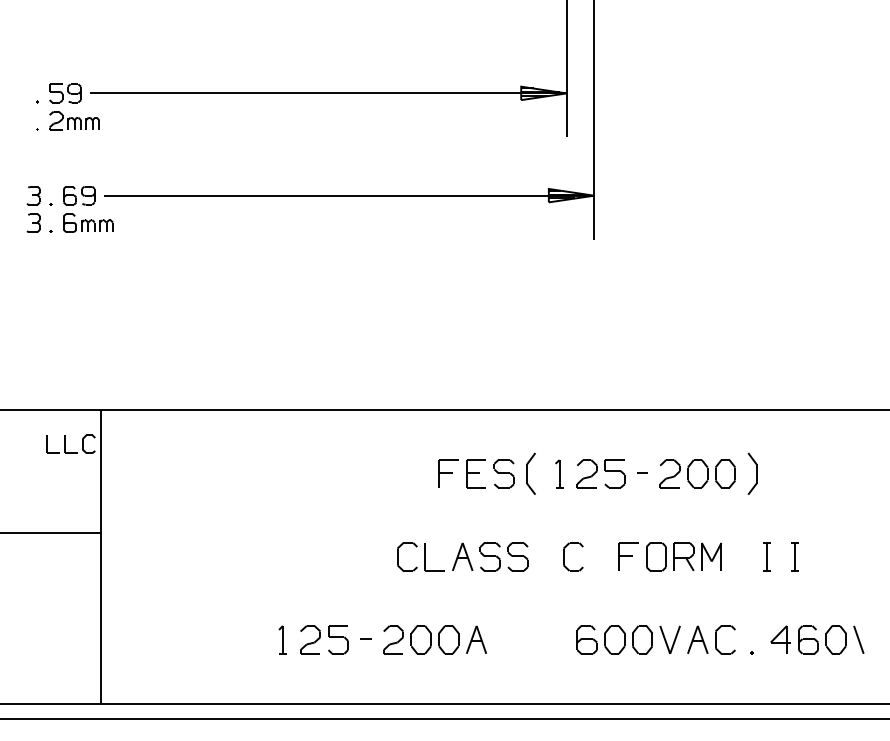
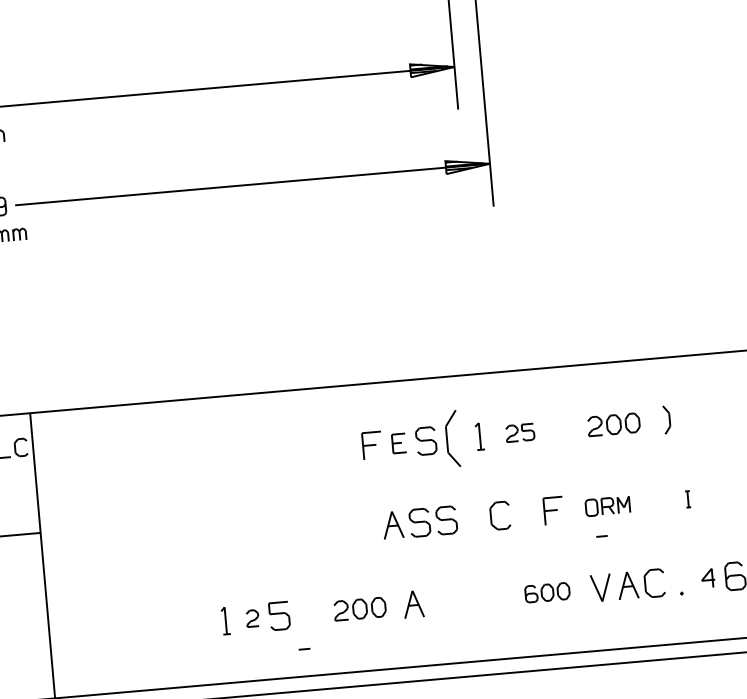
curve: (642, 472) -> (601, 535), moved
part: (475, 473) -> (398, 443), size x0.7
part: (530, 473) -> (451, 438), size x1.4
part: (600, 473) -> (519, 432), size x0.6
part: (697, 473) -> (613, 424), size x0.7
part: (752, 473) -> (666, 419), size x0.7
part: (420, 556) -> (352, 528), removed
part: (684, 556) -> (608, 505), size x0.6
part: (766, 556) -> (687, 498), size x0.6
part: (794, 556) -> (714, 496), removed
line: (365, 638) -> (304, 648), moved
part: (310, 639) -> (252, 618), size x0.6
part: (421, 639) -> (360, 608), size x0.7
part: (614, 639) -> (547, 592), size x0.6
part: (780, 639) -> (708, 578), size x0.7

